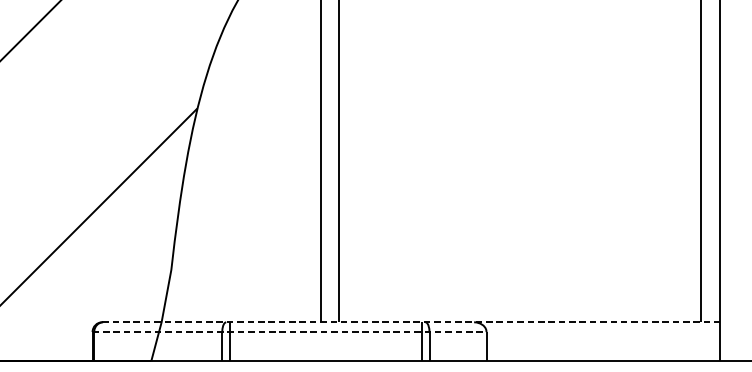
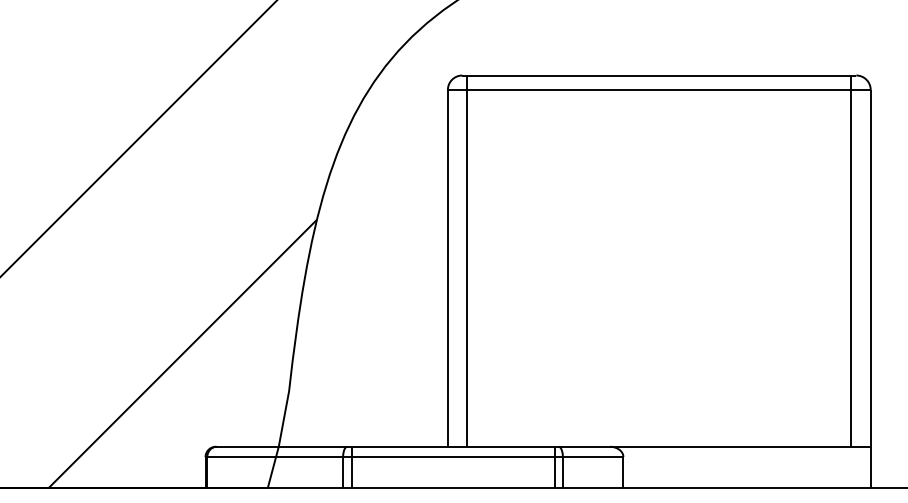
line: (411, 322) -> (543, 446), dashed -> solid
line: (289, 332) -> (414, 457), dashed -> solid

